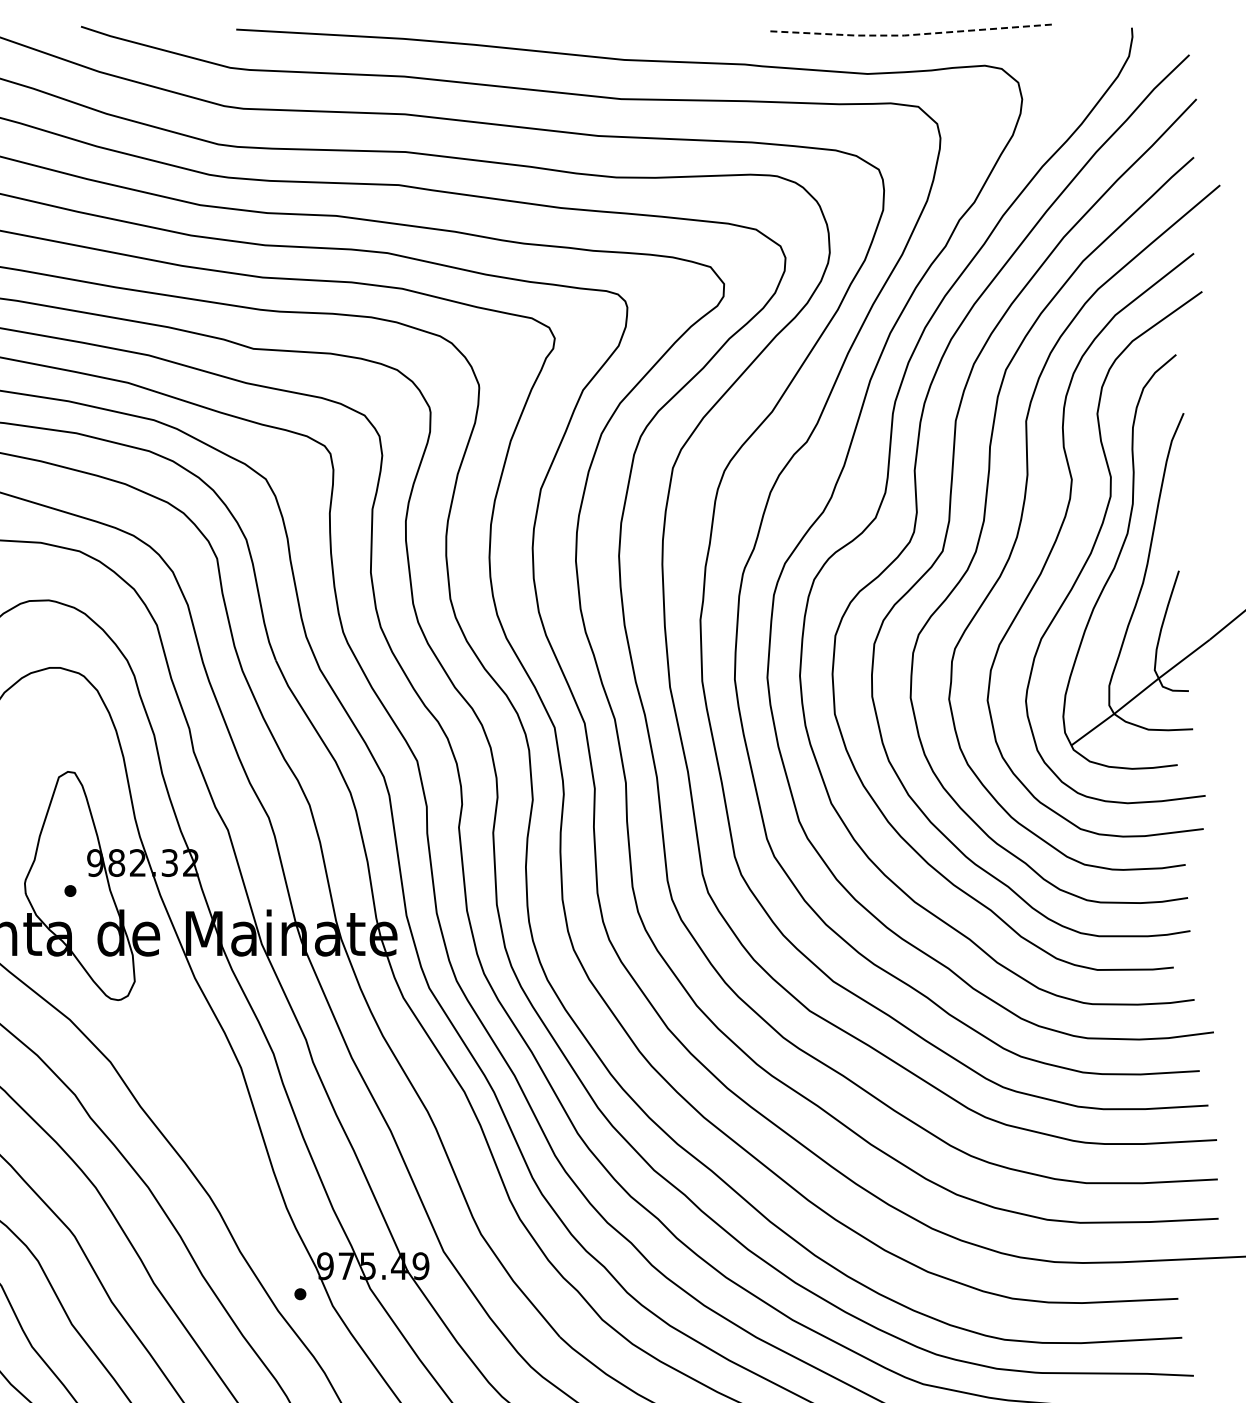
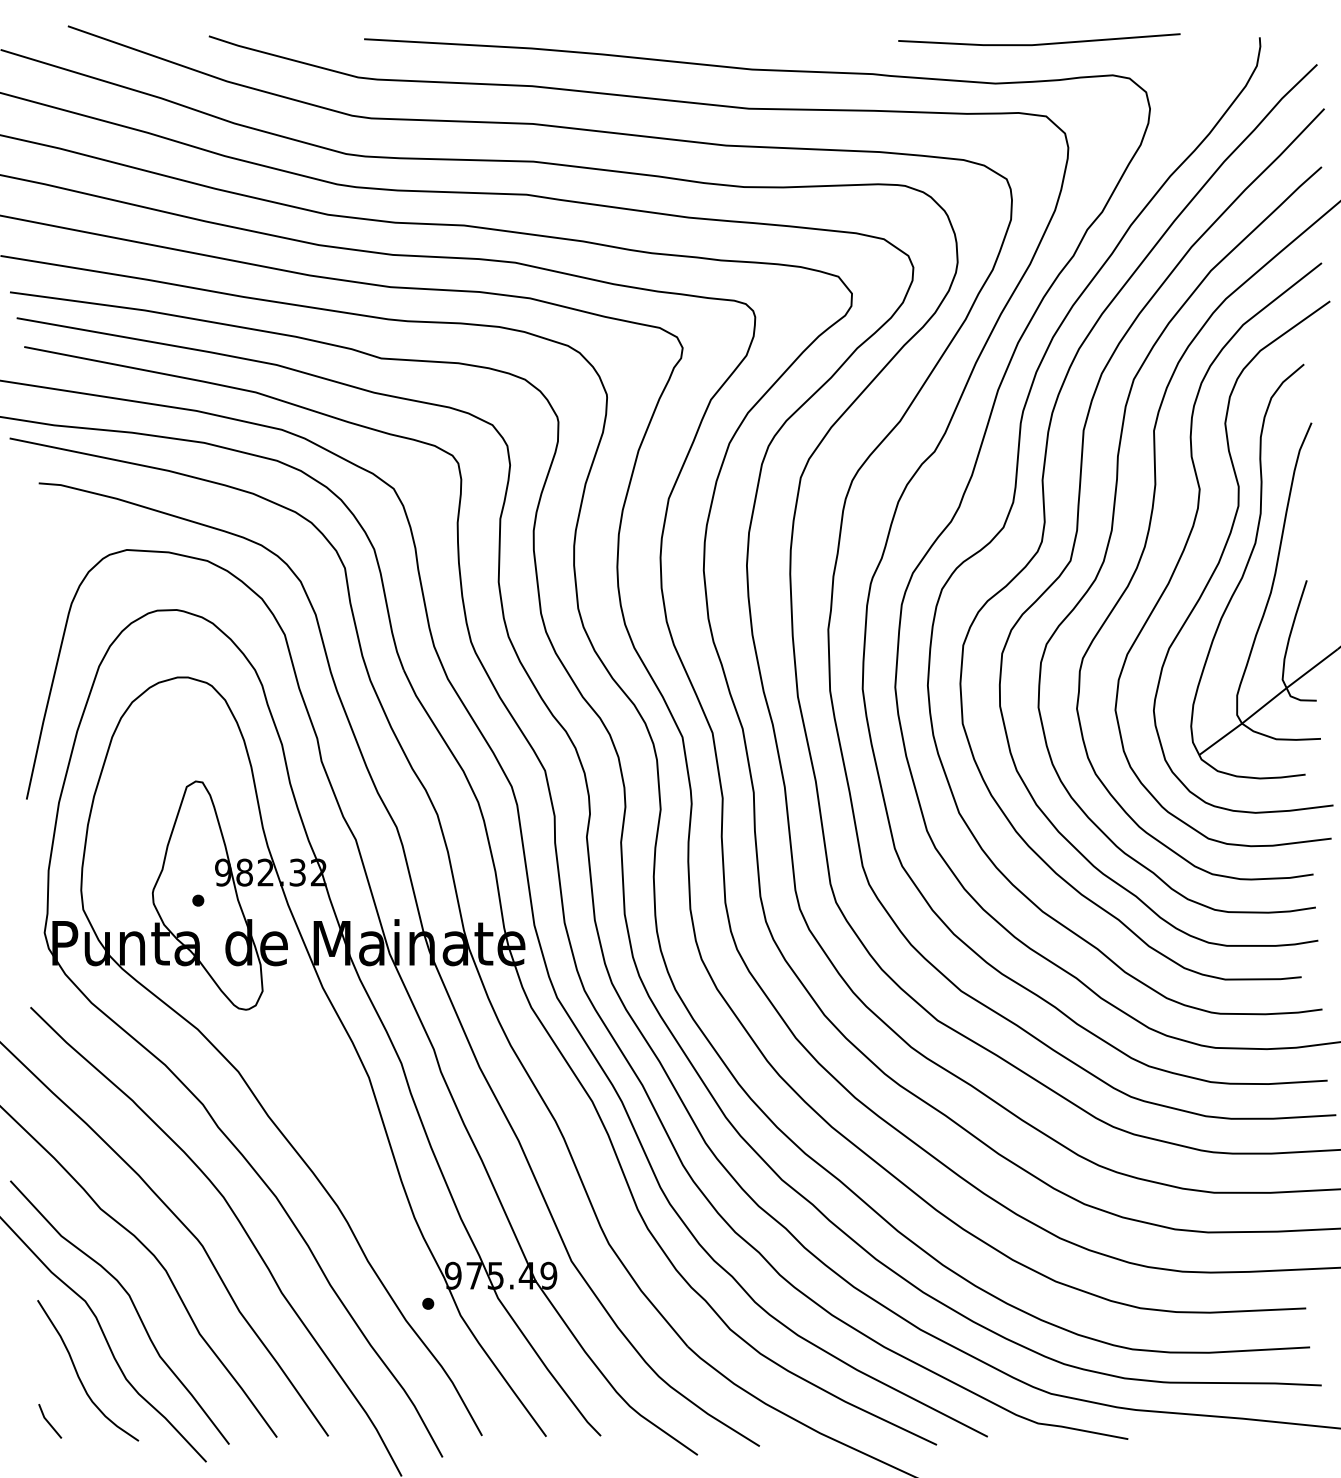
line: (910, 34) -> (1038, 44), dashed -> solid

